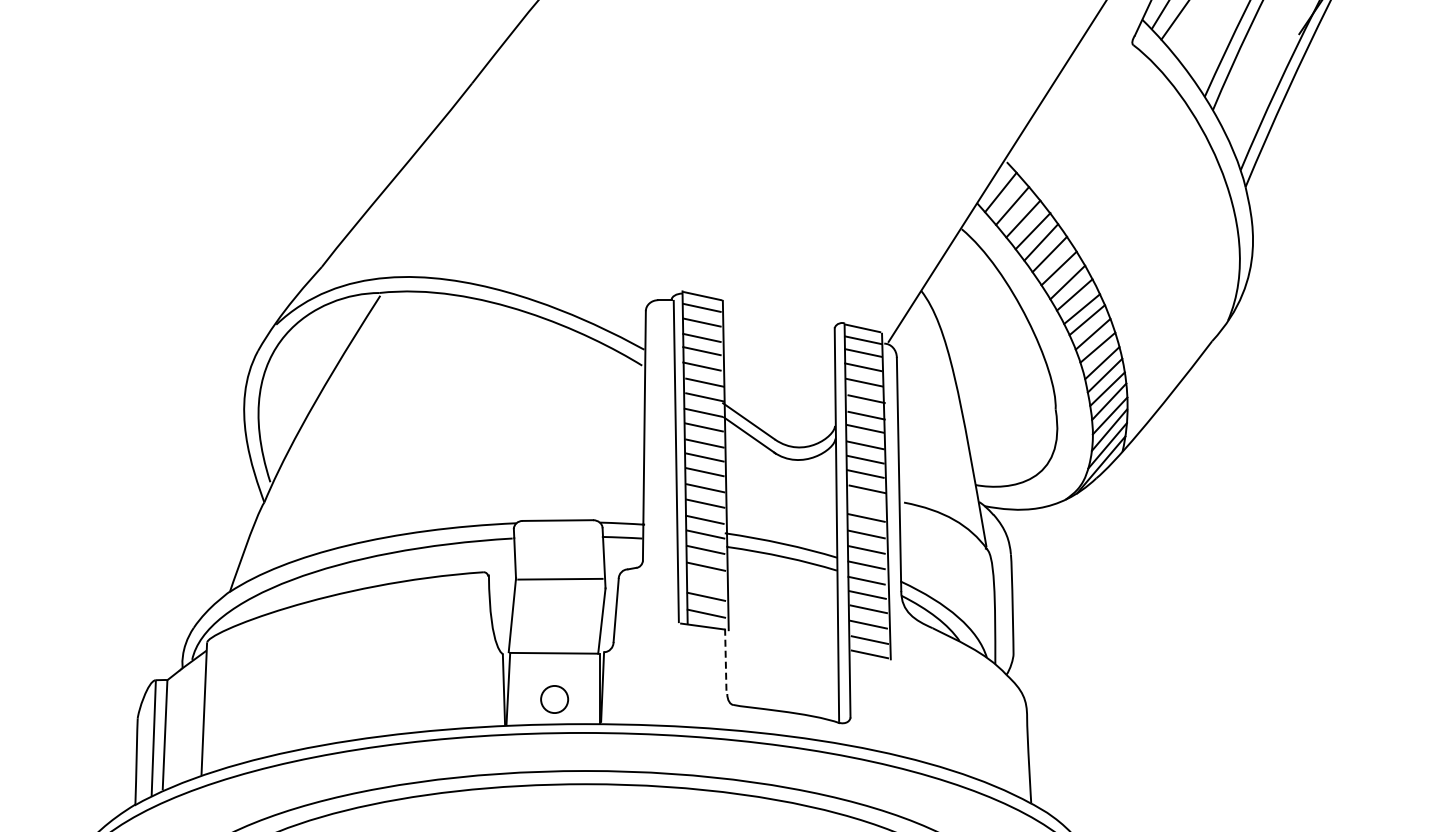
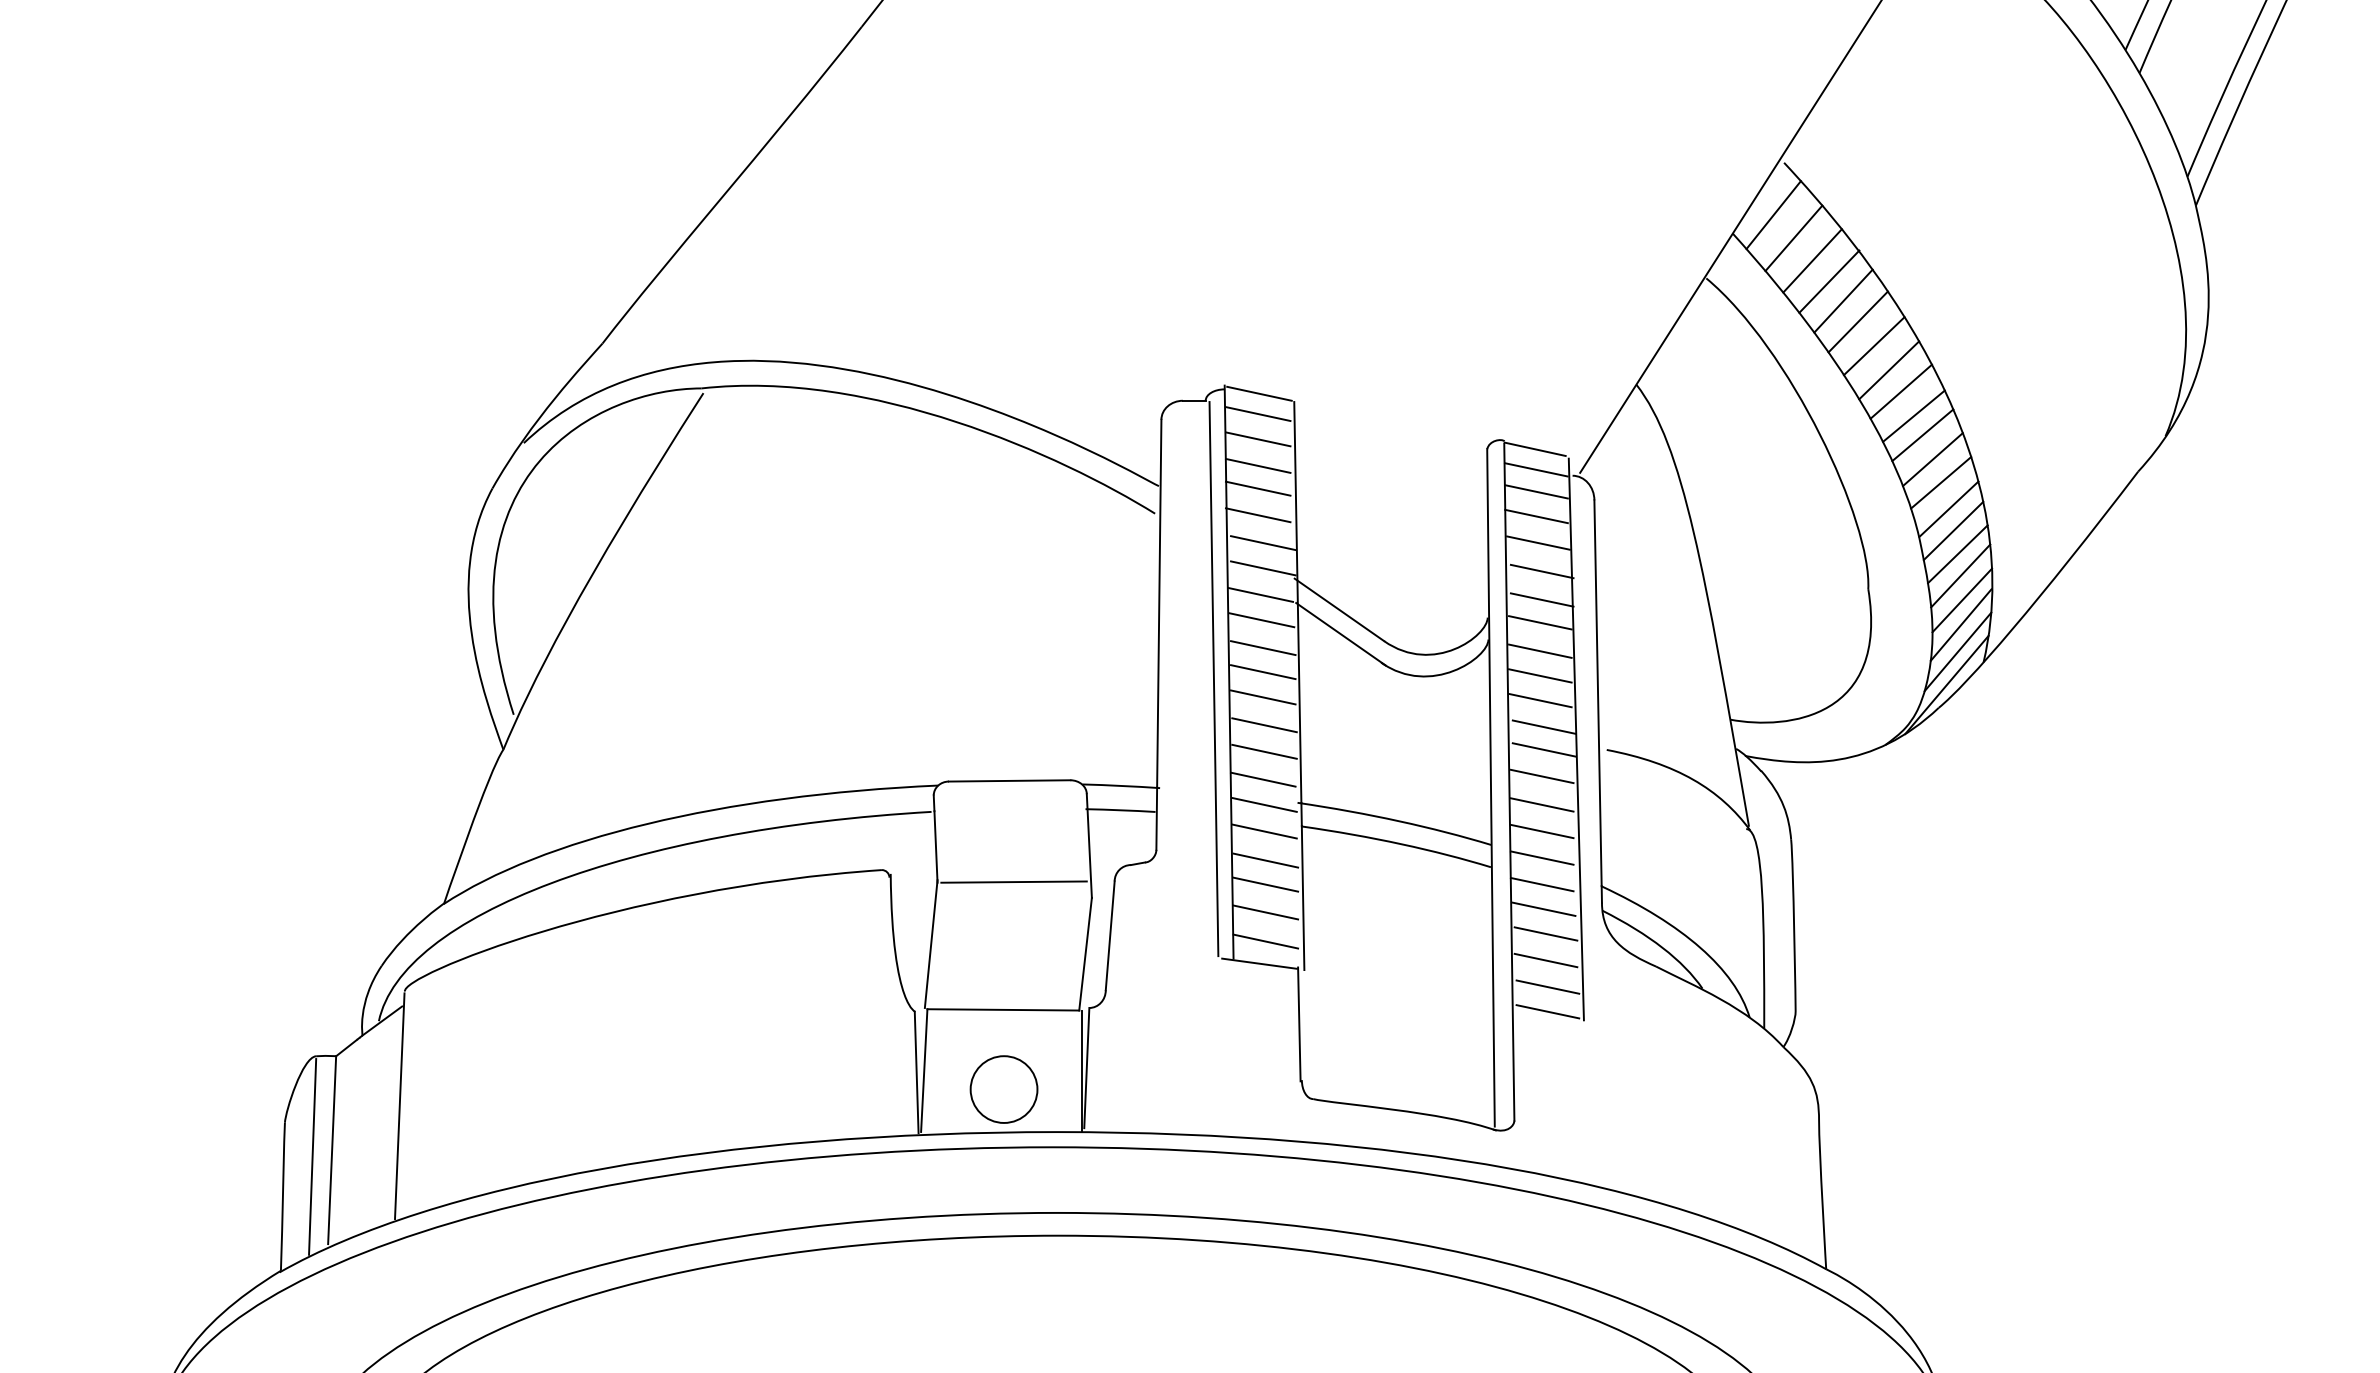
line: (867, 502) -> (1543, 749), added
line: (706, 580) -> (1266, 884), added
line: (725, 662) -> (1298, 1025), dashed -> solid
circle: (554, 699) -> (1003, 1089), size x1.43

